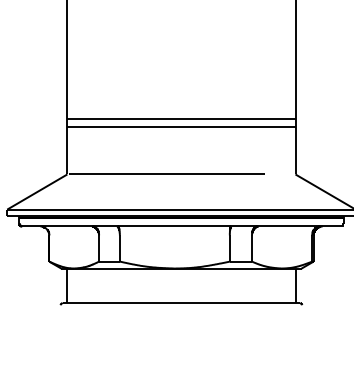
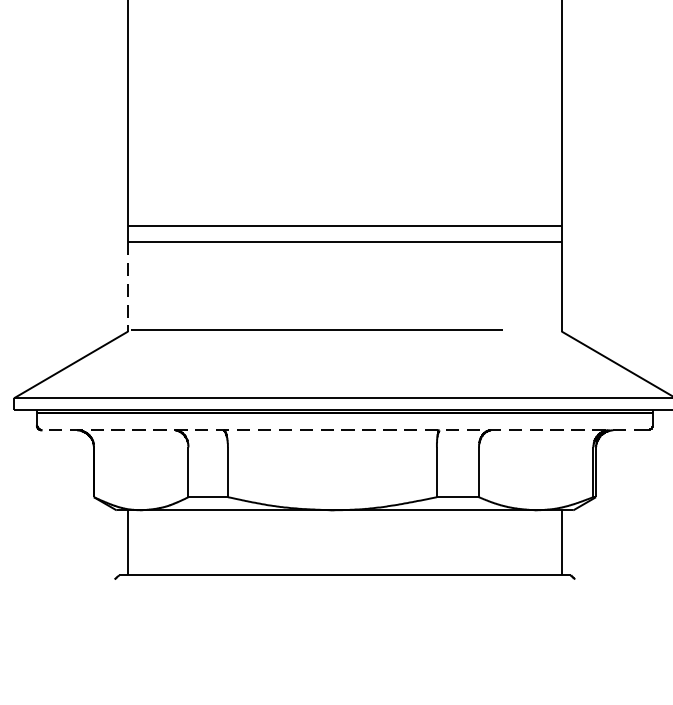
line: (67, 150) -> (128, 285), solid -> dashed
line: (180, 226) -> (343, 430), solid -> dashed

